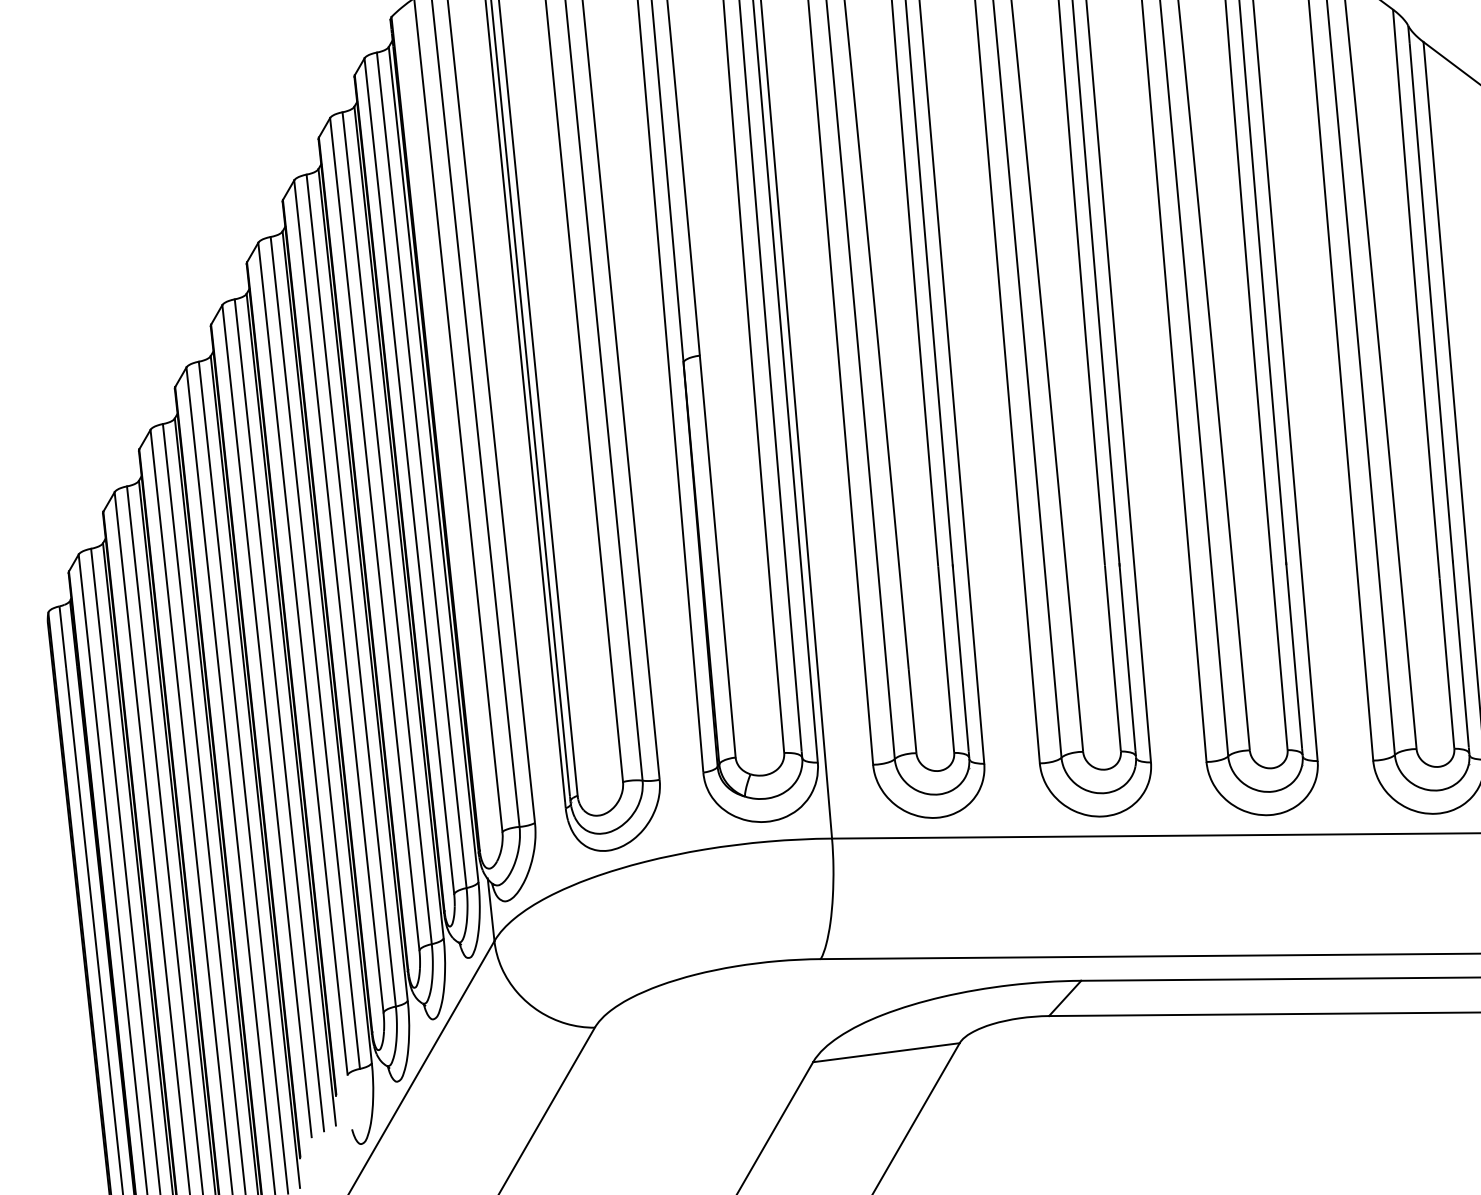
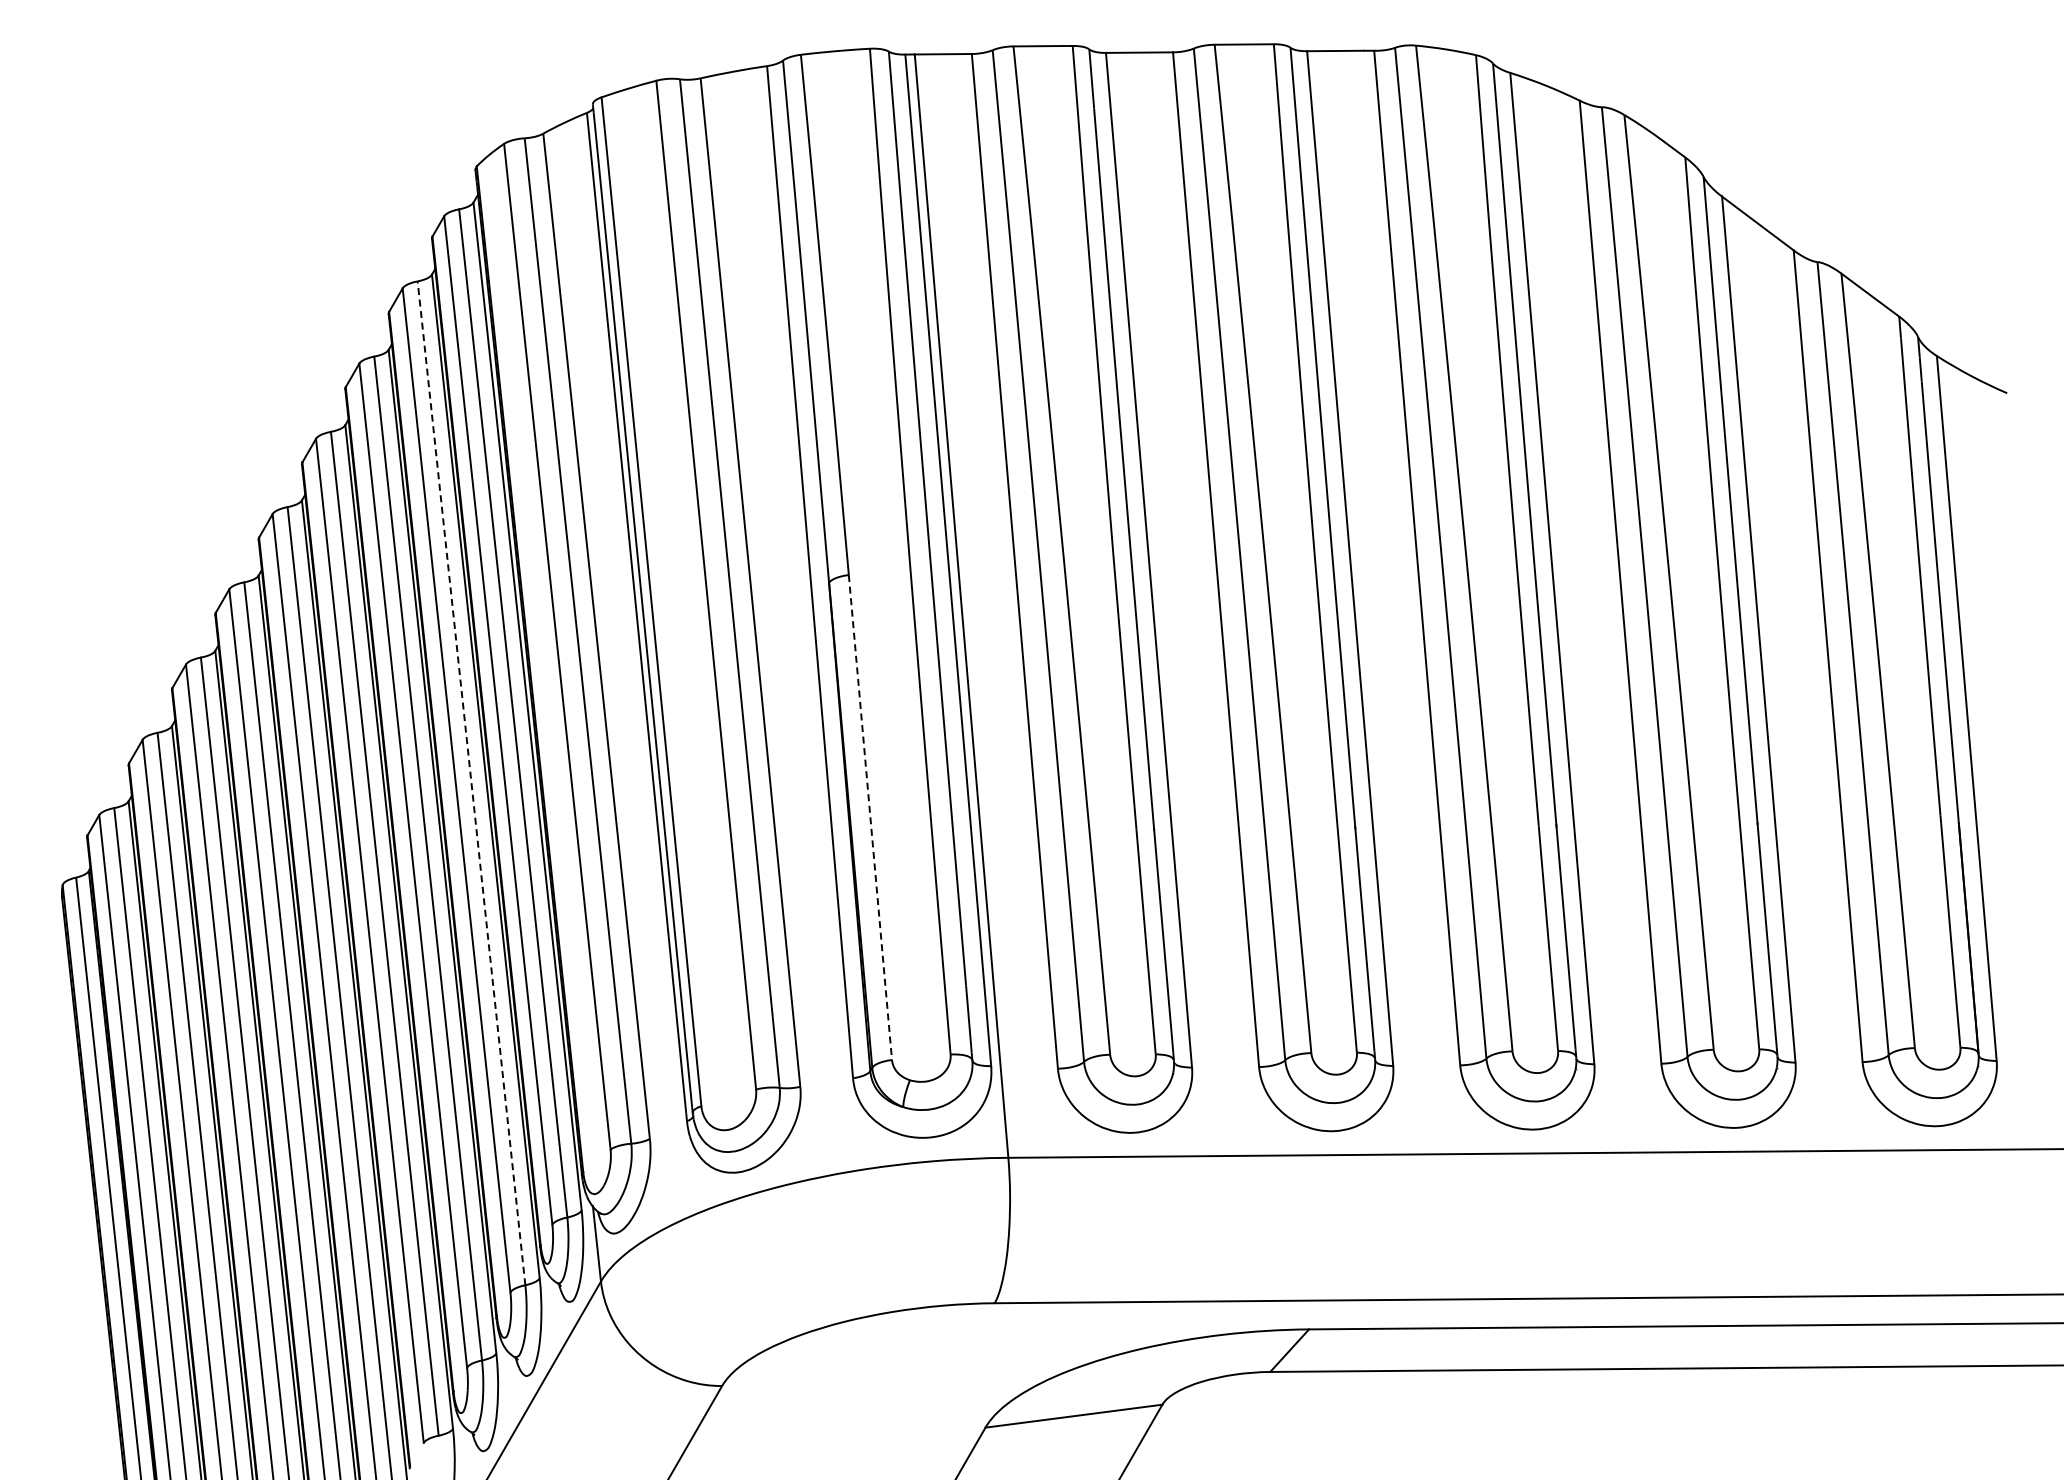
line: (387, 528) -> (471, 783), solid -> dashed
line: (717, 557) -> (870, 818), solid -> dashed

